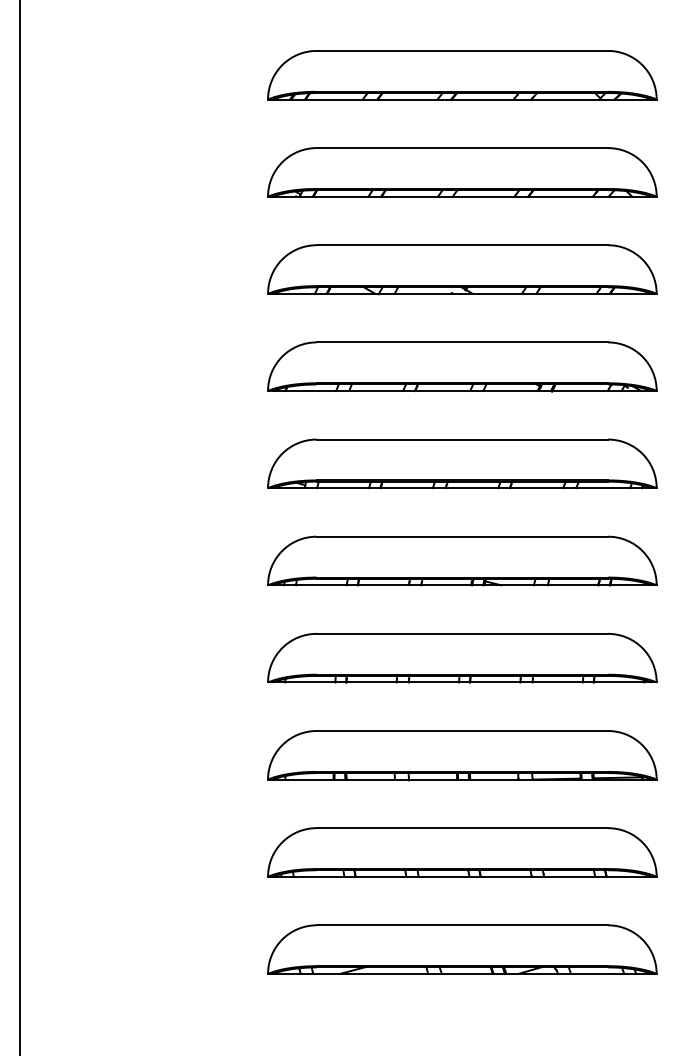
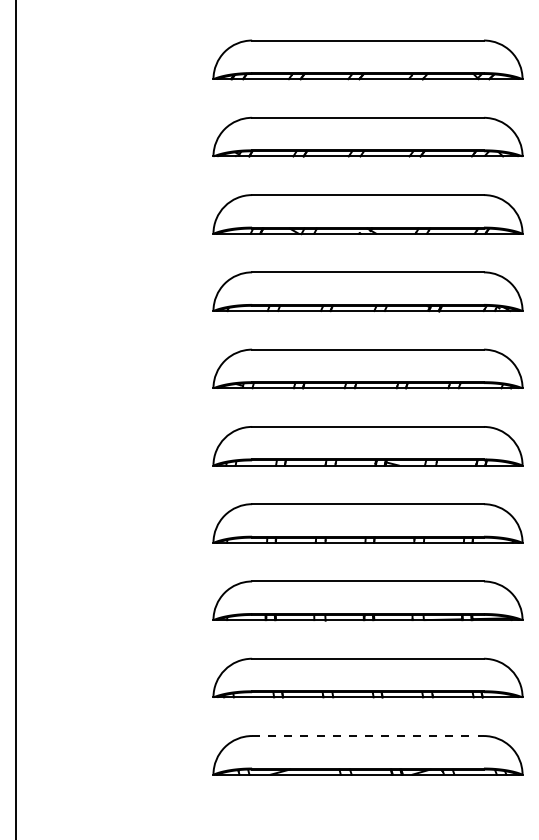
line: (462, 925) -> (368, 736), solid -> dashed

